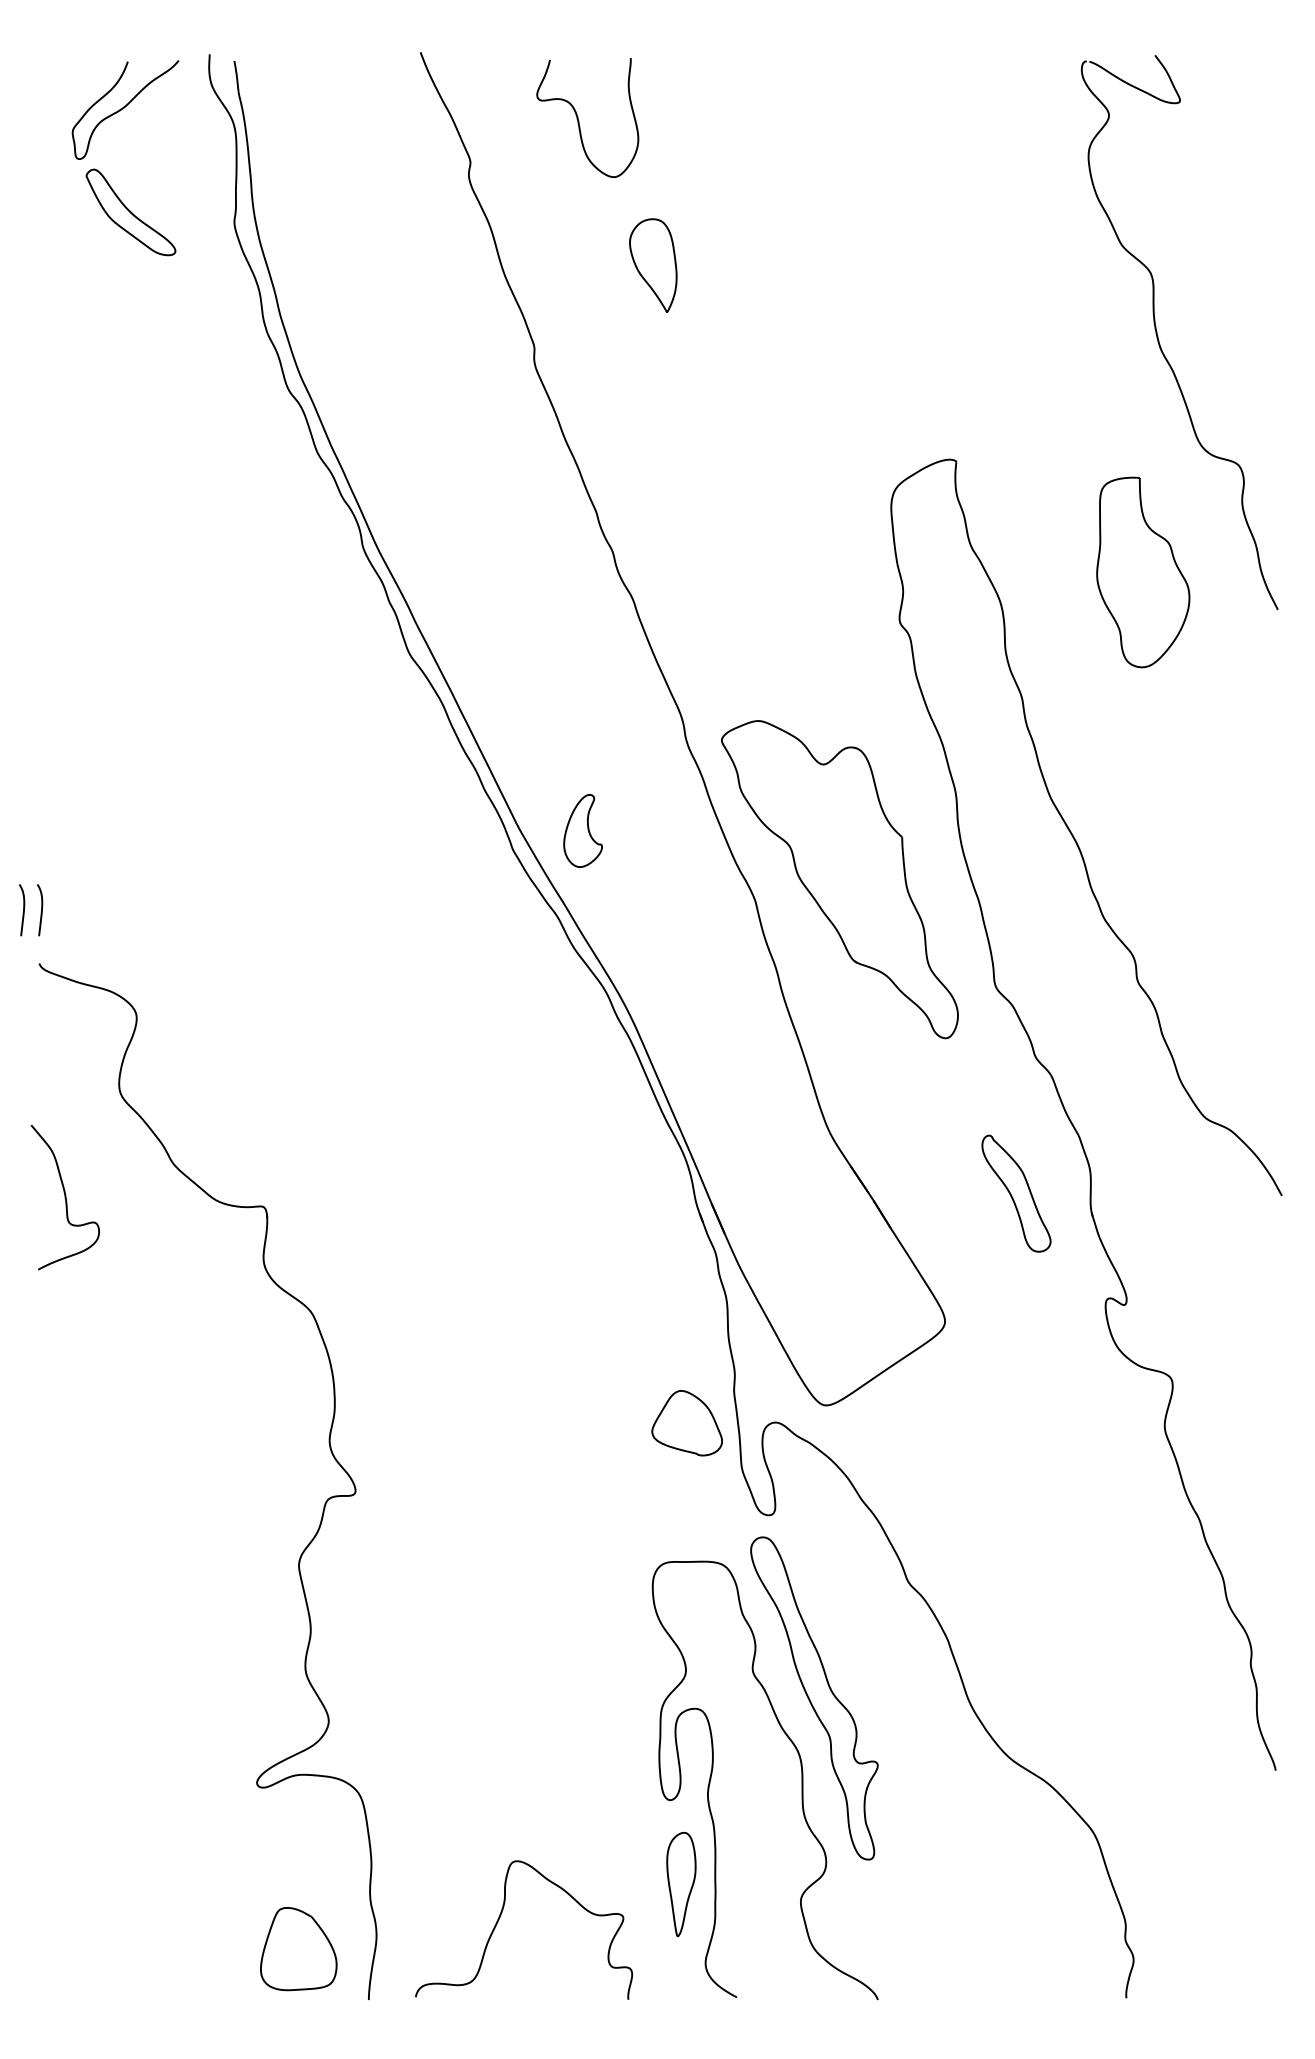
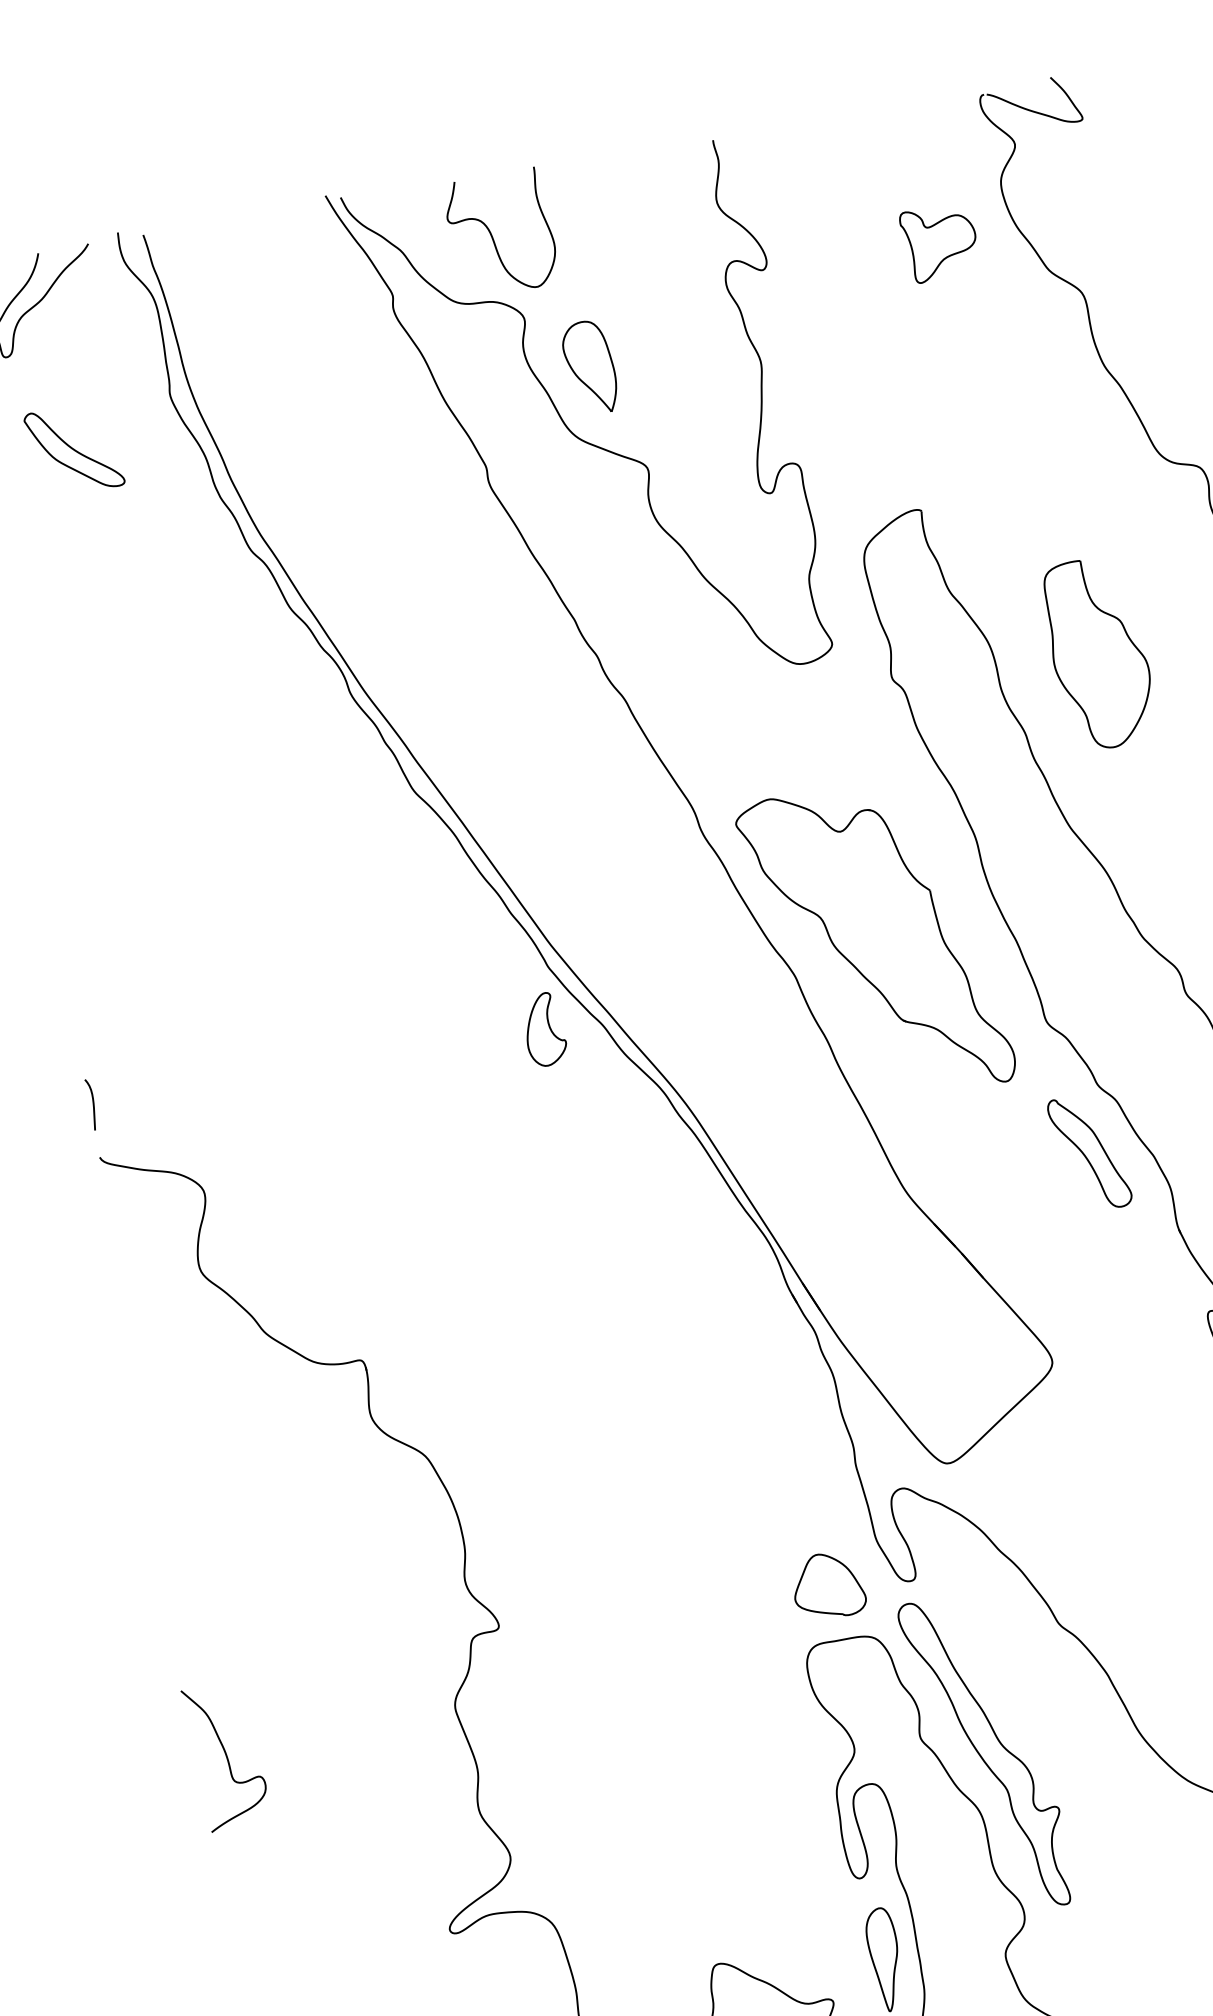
part: (1018, 200) -> (939, 243), added
part: (130, 212) -> (73, 449), moved
curve: (632, 333) -> (580, 438), added
part: (1143, 572) -> (1099, 653), moved
part: (582, 830) -> (543, 1029), moved
curve: (23, 910) -> (75, 1107), removed
part: (1016, 1193) -> (1089, 1152), moved
curve: (65, 1197) -> (226, 1756), moved
part: (686, 1423) -> (827, 1586), moved

